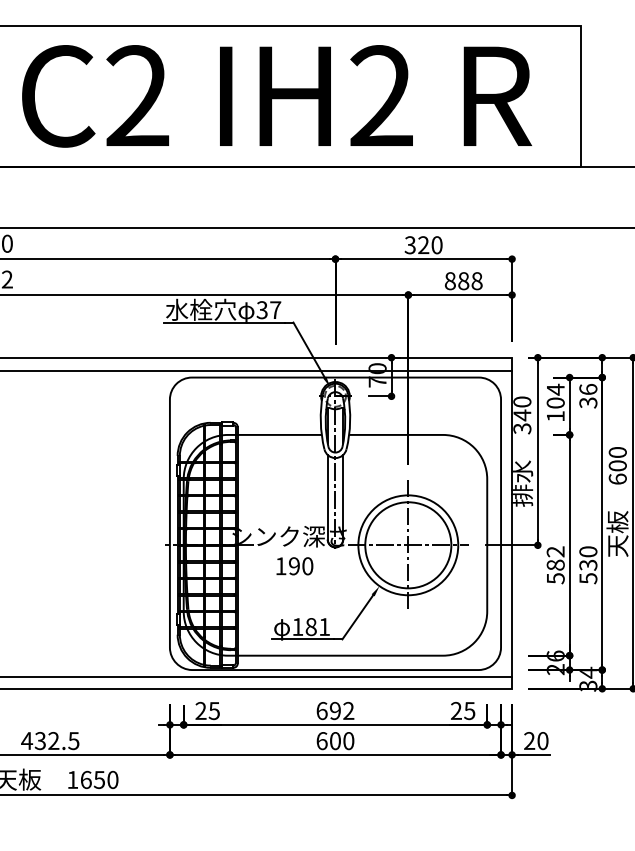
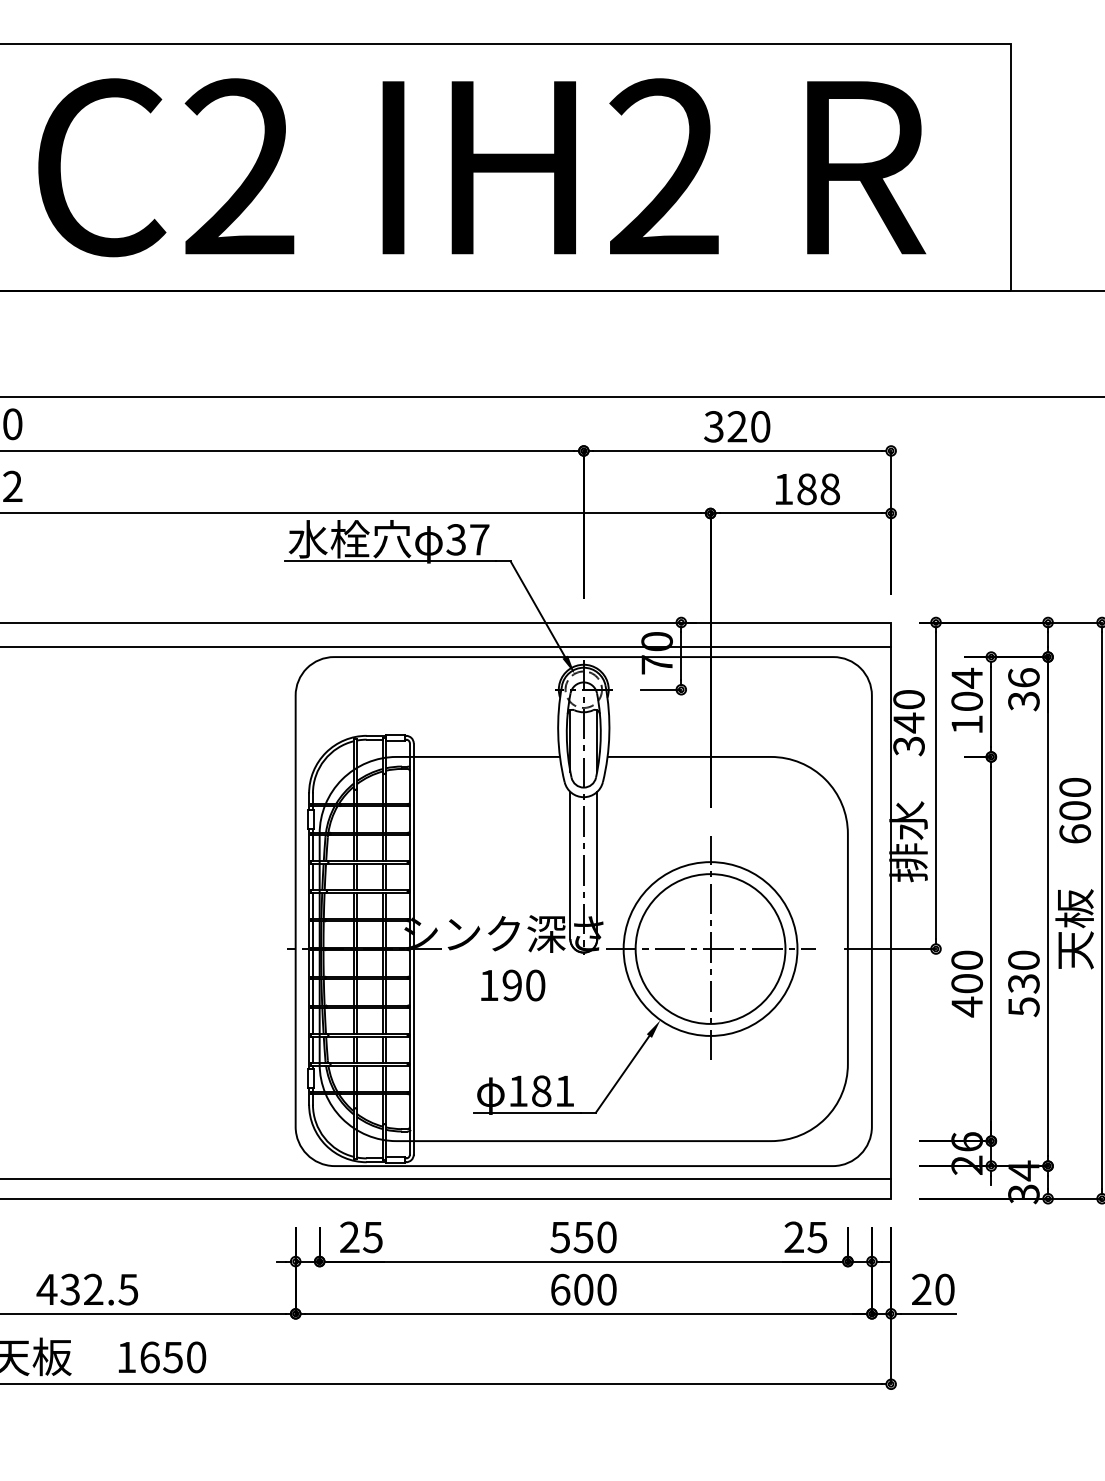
text: (449, 281) -> (782, 489), 888 -> 188
text: (555, 565) -> (966, 984), 582 -> 400
text: (335, 710) -> (583, 1236), 692 -> 550

